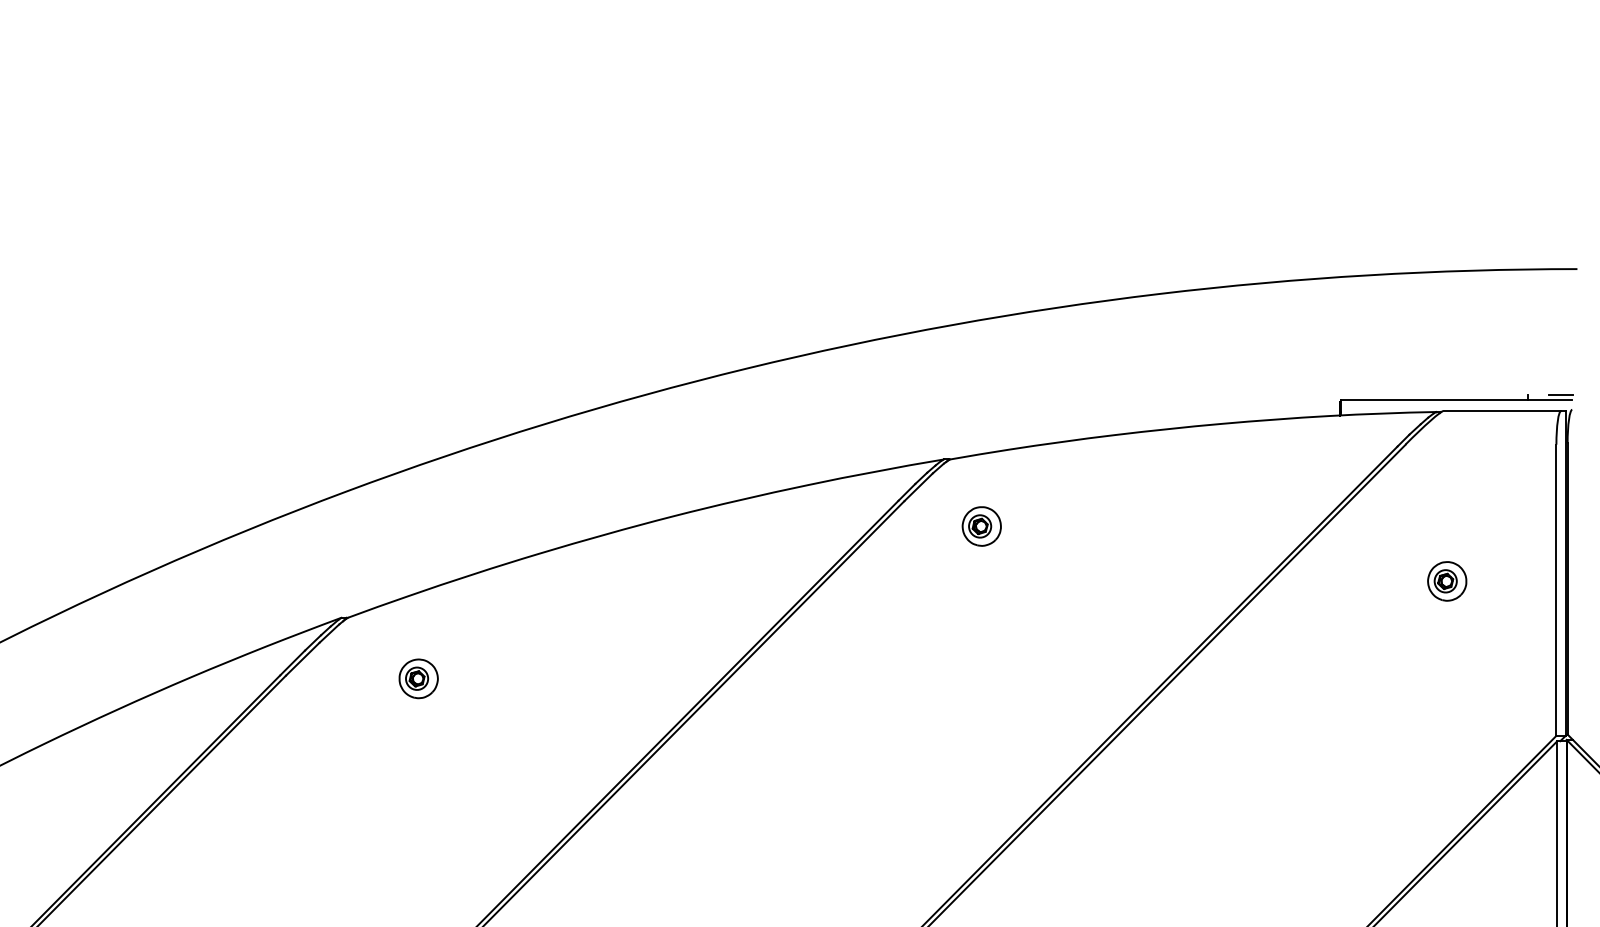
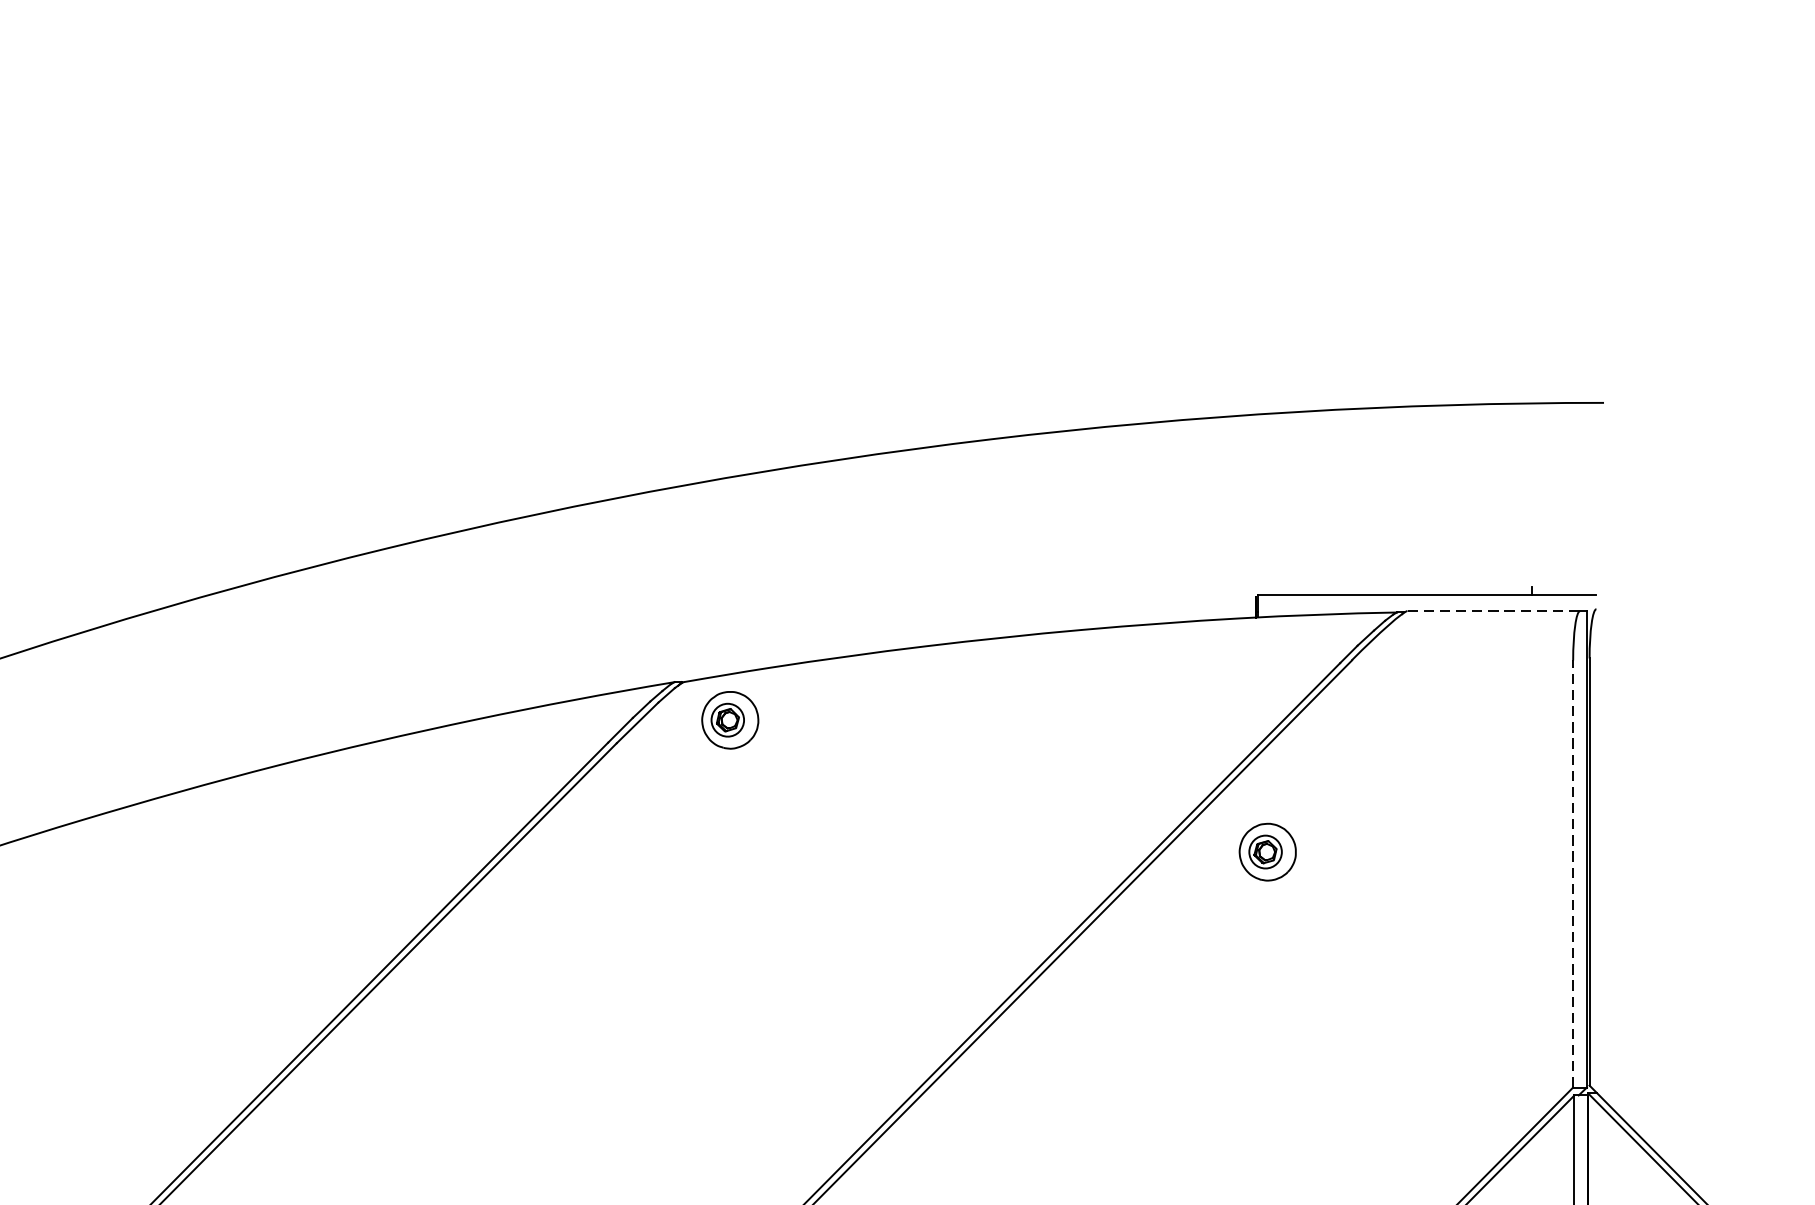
line: (1560, 394) -> (1579, 586), removed
line: (1502, 411) -> (1494, 611), solid -> dashed
part: (981, 526) -> (729, 720), moved
part: (1447, 581) -> (1268, 852), moved
line: (1556, 590) -> (1573, 874), solid -> dashed

